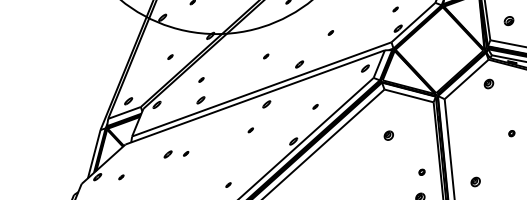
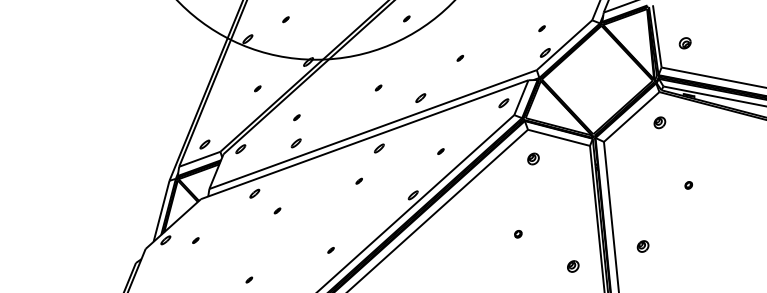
part: (388, 135) -> (533, 158), moved
part: (167, 154) -> (254, 193), moved
part: (422, 172) -> (518, 234), moved

